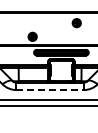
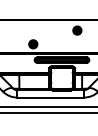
line: (49, 90) -> (50, 97), dashed -> solid

